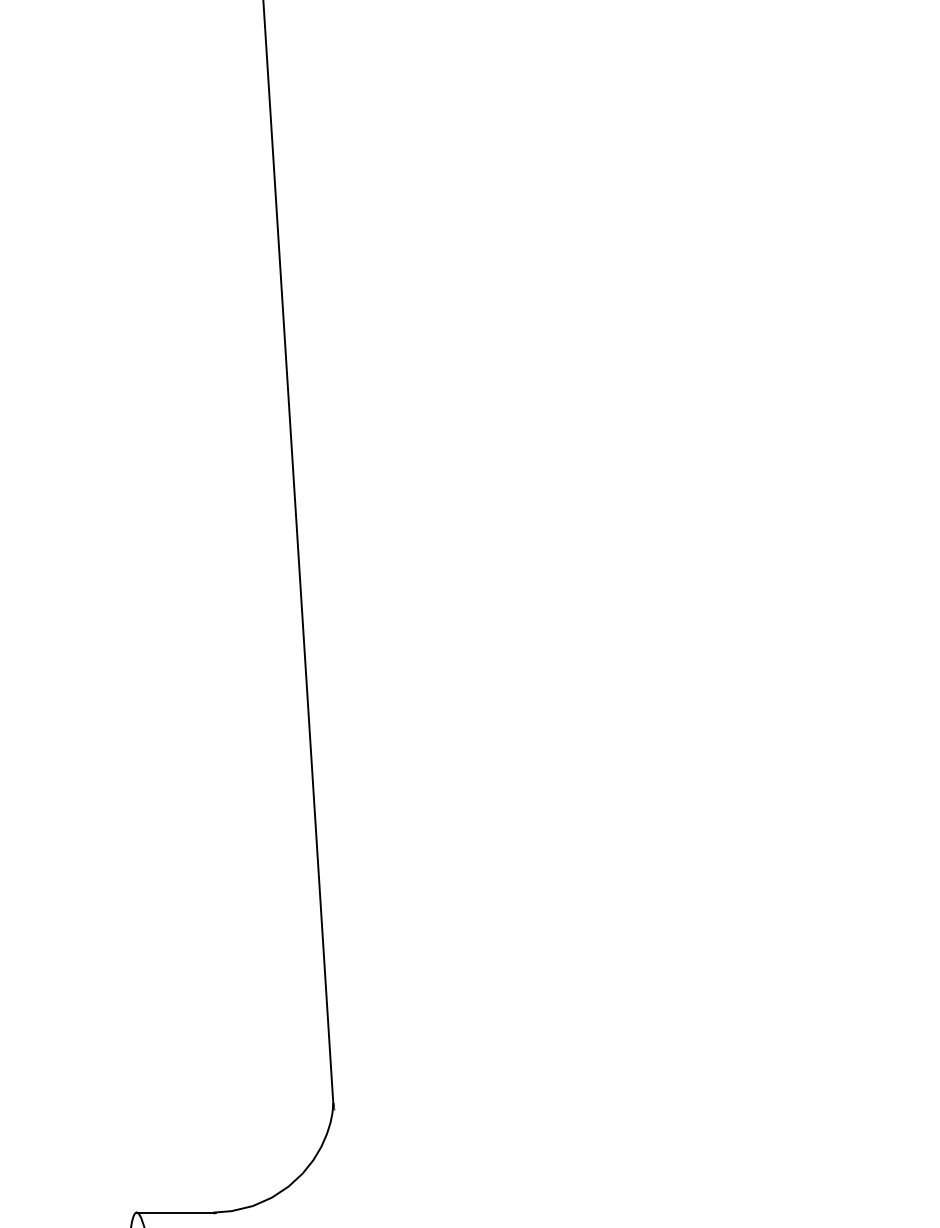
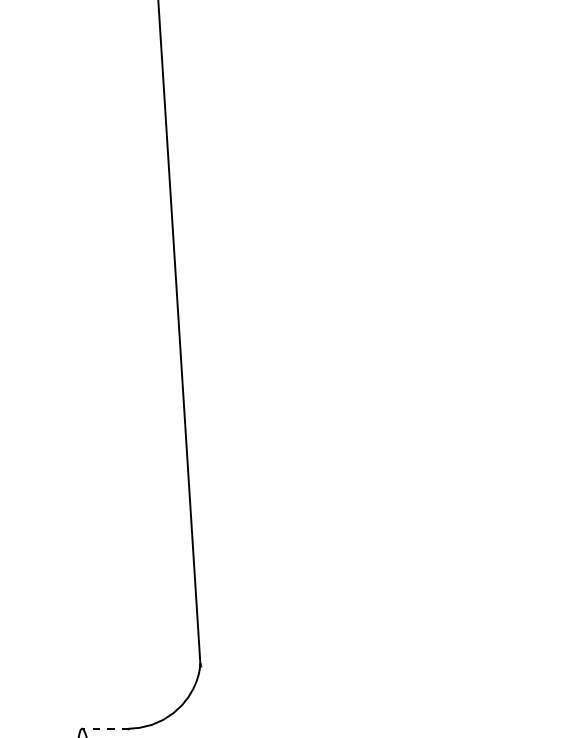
line: (175, 1212) -> (105, 728), solid -> dashed

